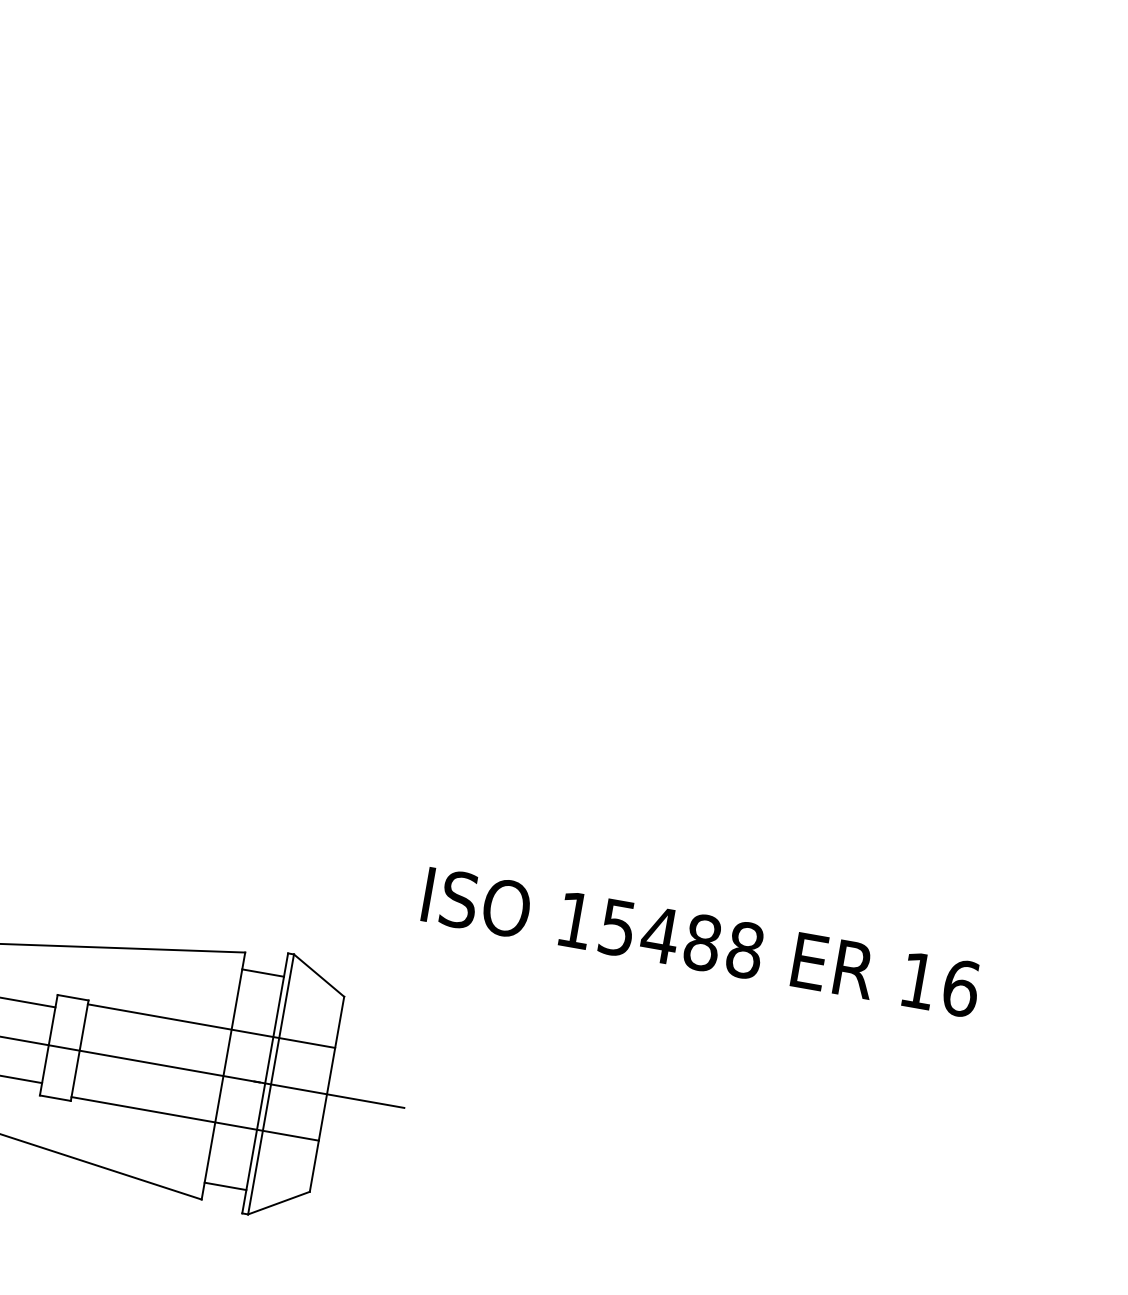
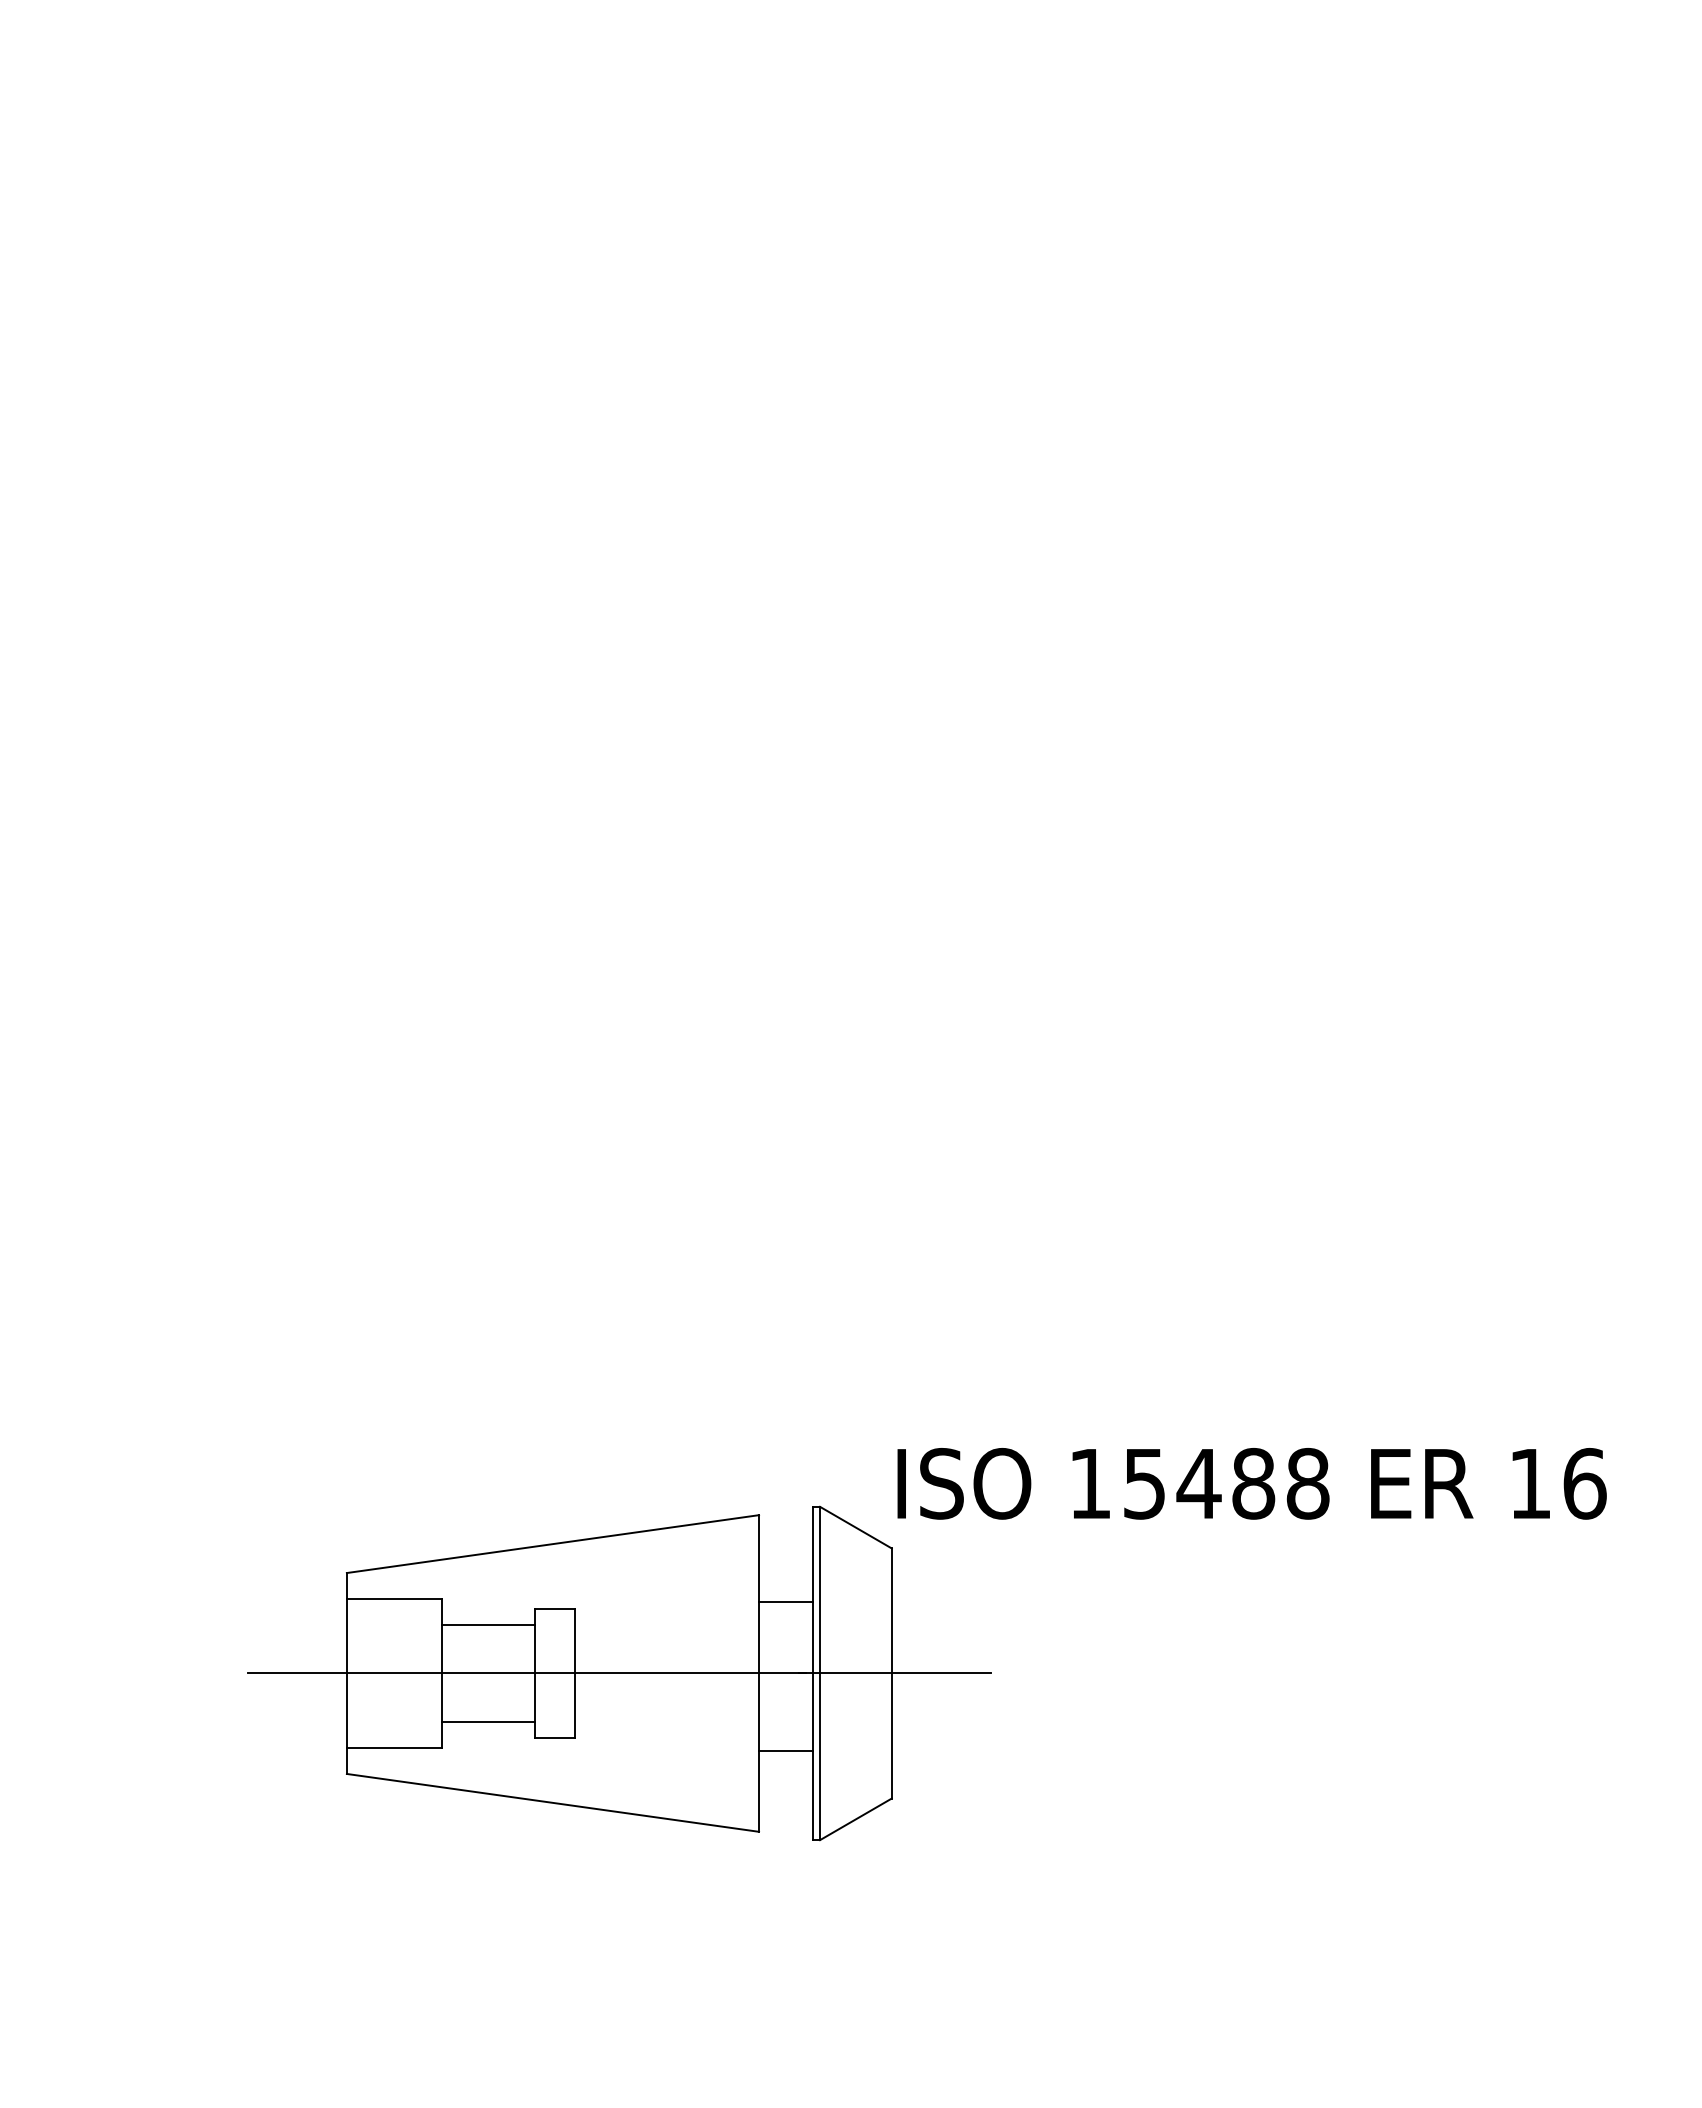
text: (701, 942) -> (1251, 1483), moved
line: (262, 972) -> (785, 1601), moved
line: (210, 1026) -> (732, 1614), removed
line: (194, 1118) -> (732, 1732), removed
line: (225, 1186) -> (785, 1751), moved

